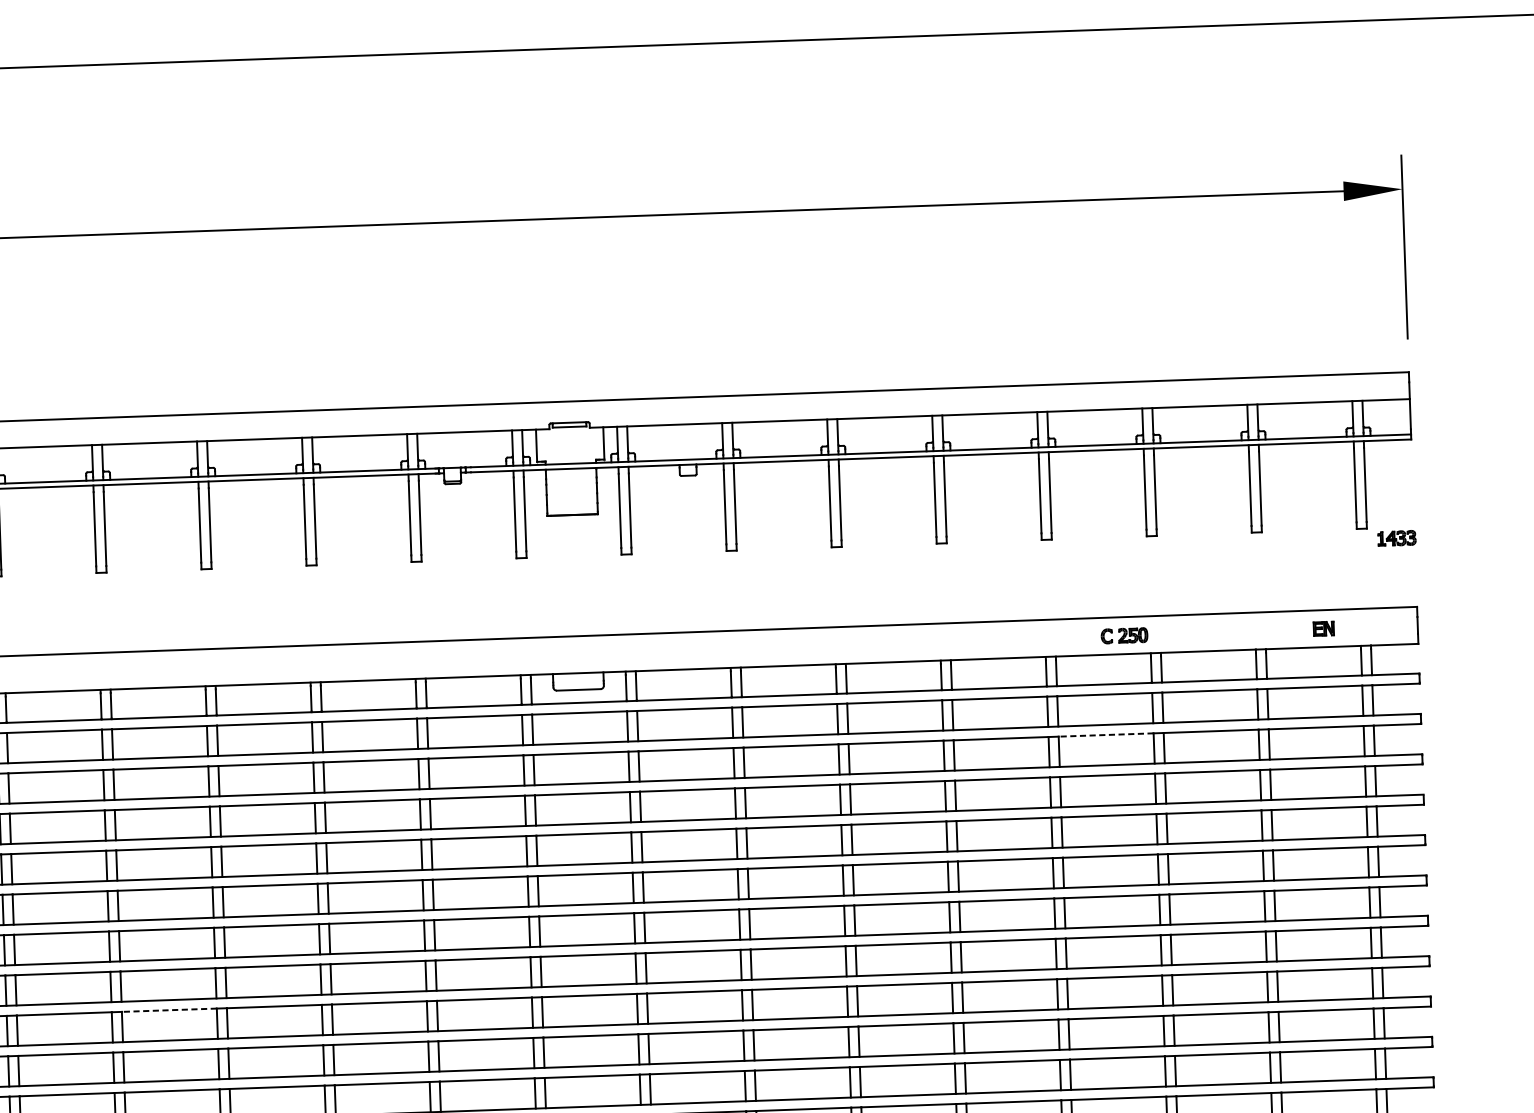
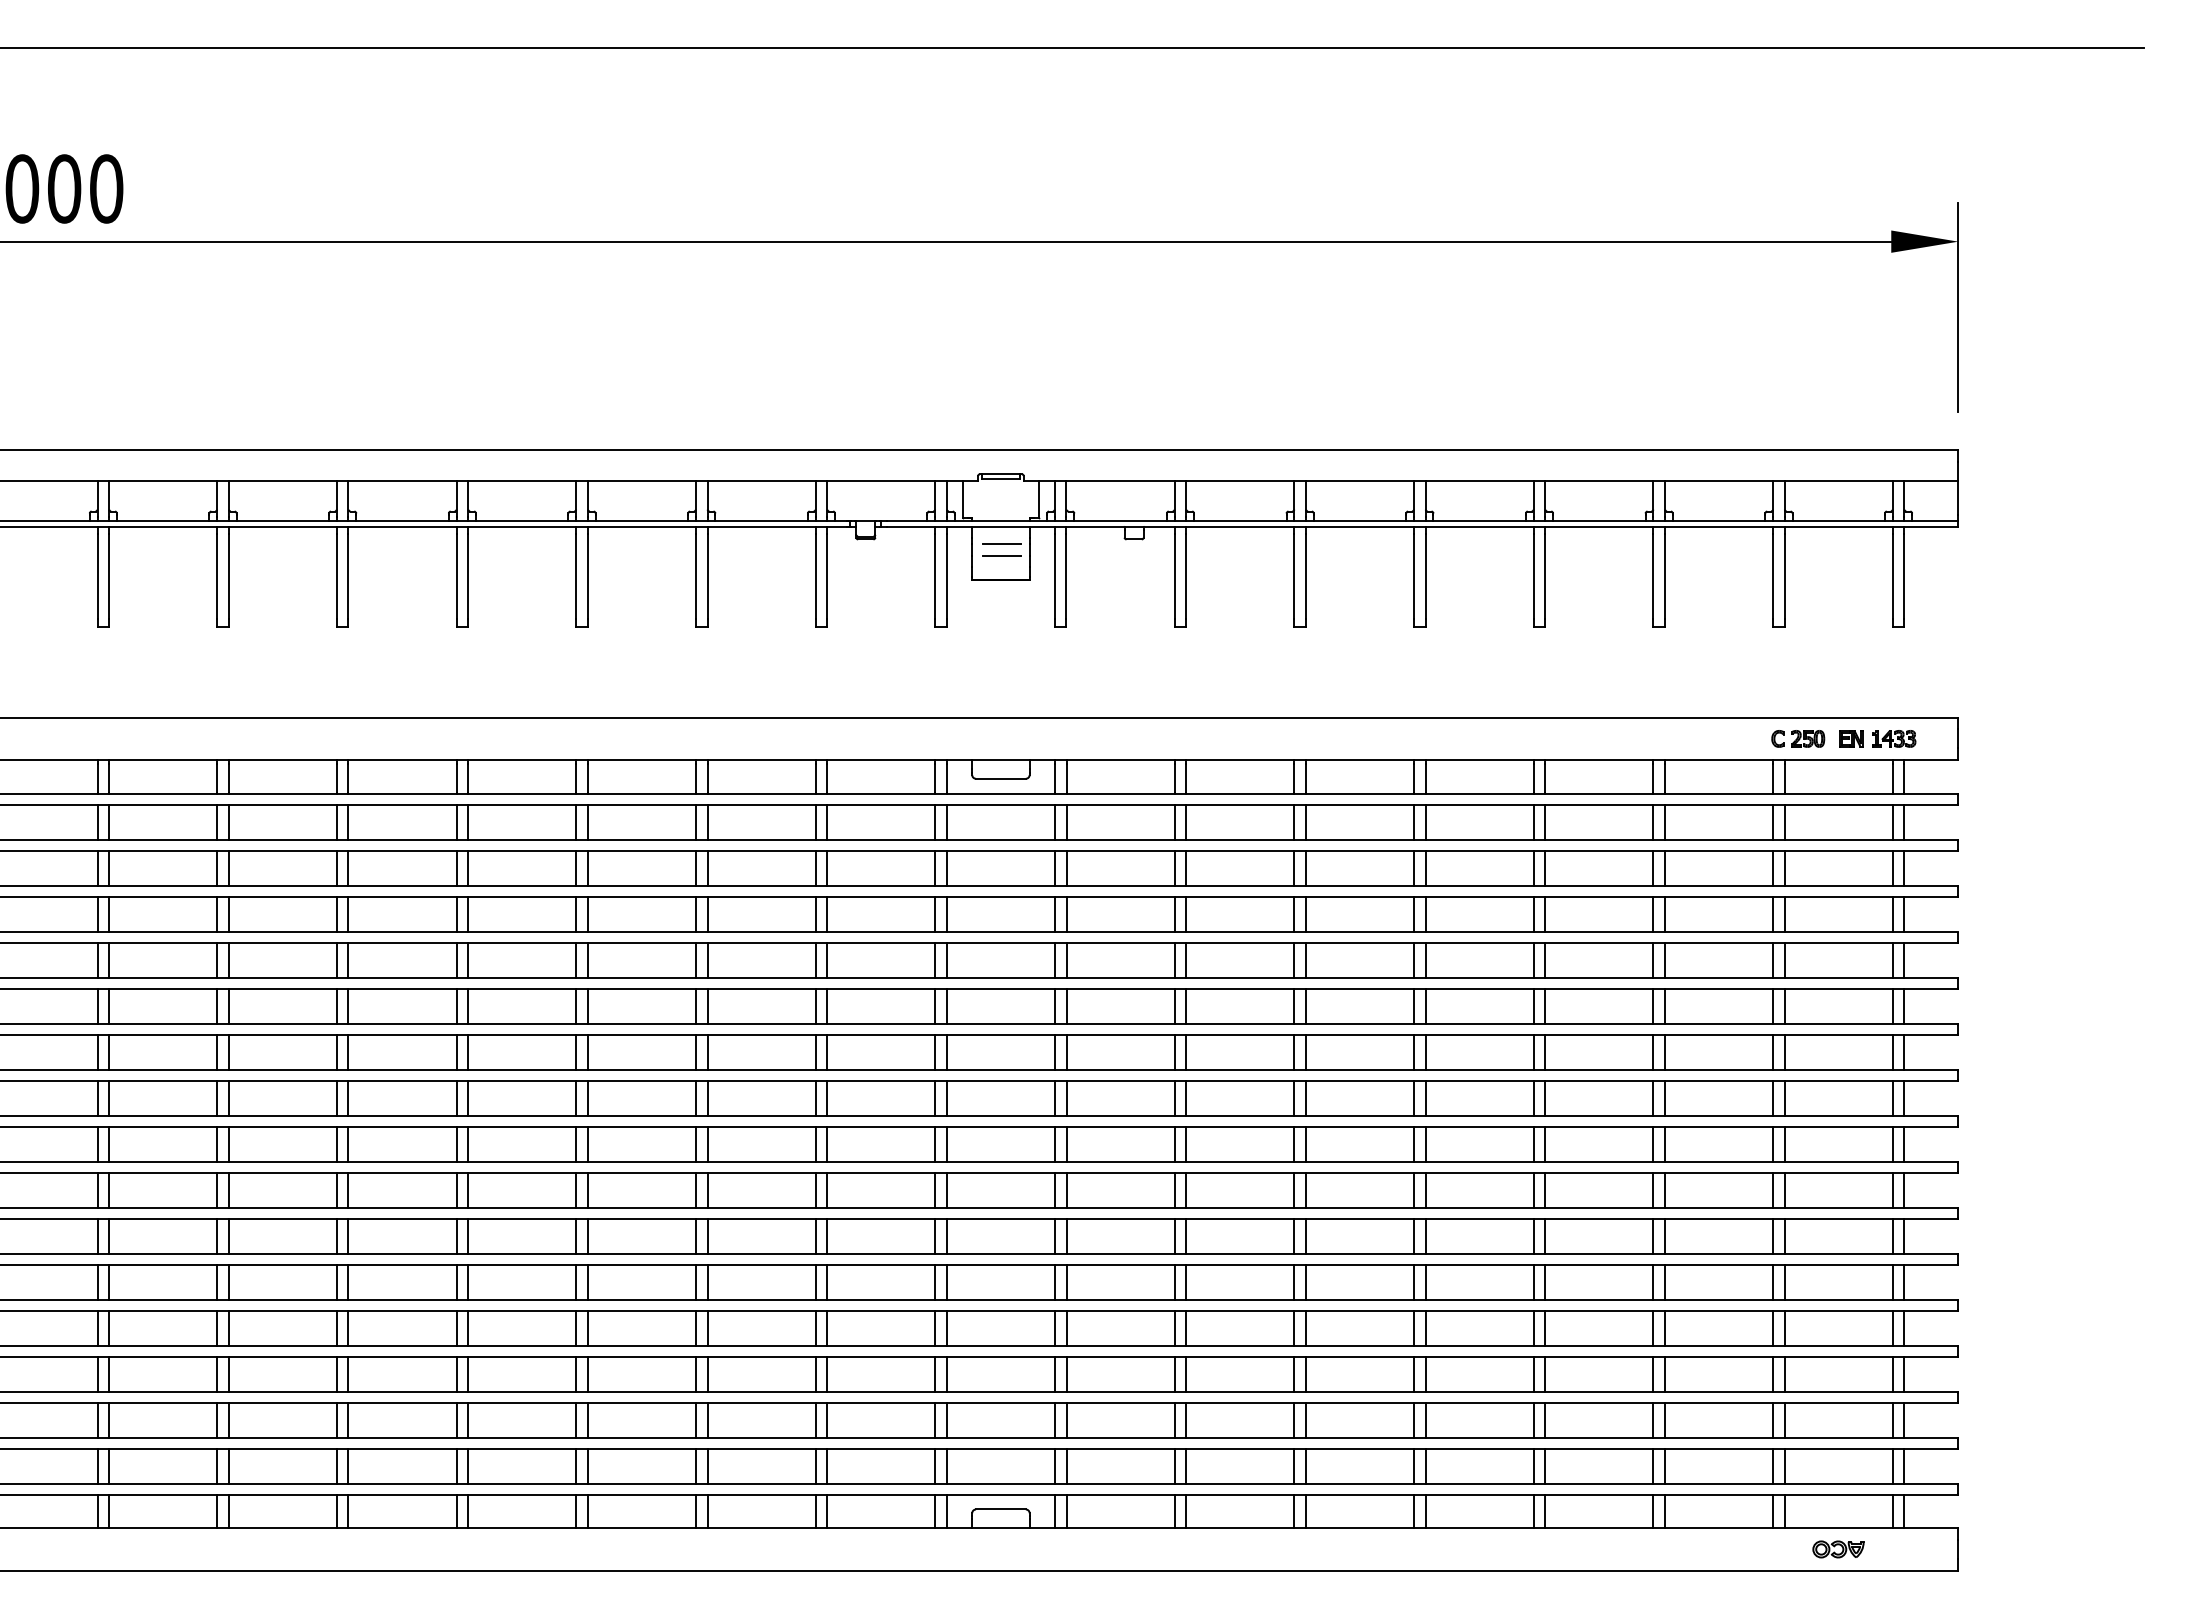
line: (572, 483) -> (1001, 543), added
line: (572, 493) -> (1001, 555), added
part: (1397, 538) -> (1894, 738), moved
part: (1124, 635) -> (1798, 738), moved
line: (1105, 735) -> (1598, 851), dashed -> solid
line: (168, 1010) -> (521, 1127), dashed -> solid

